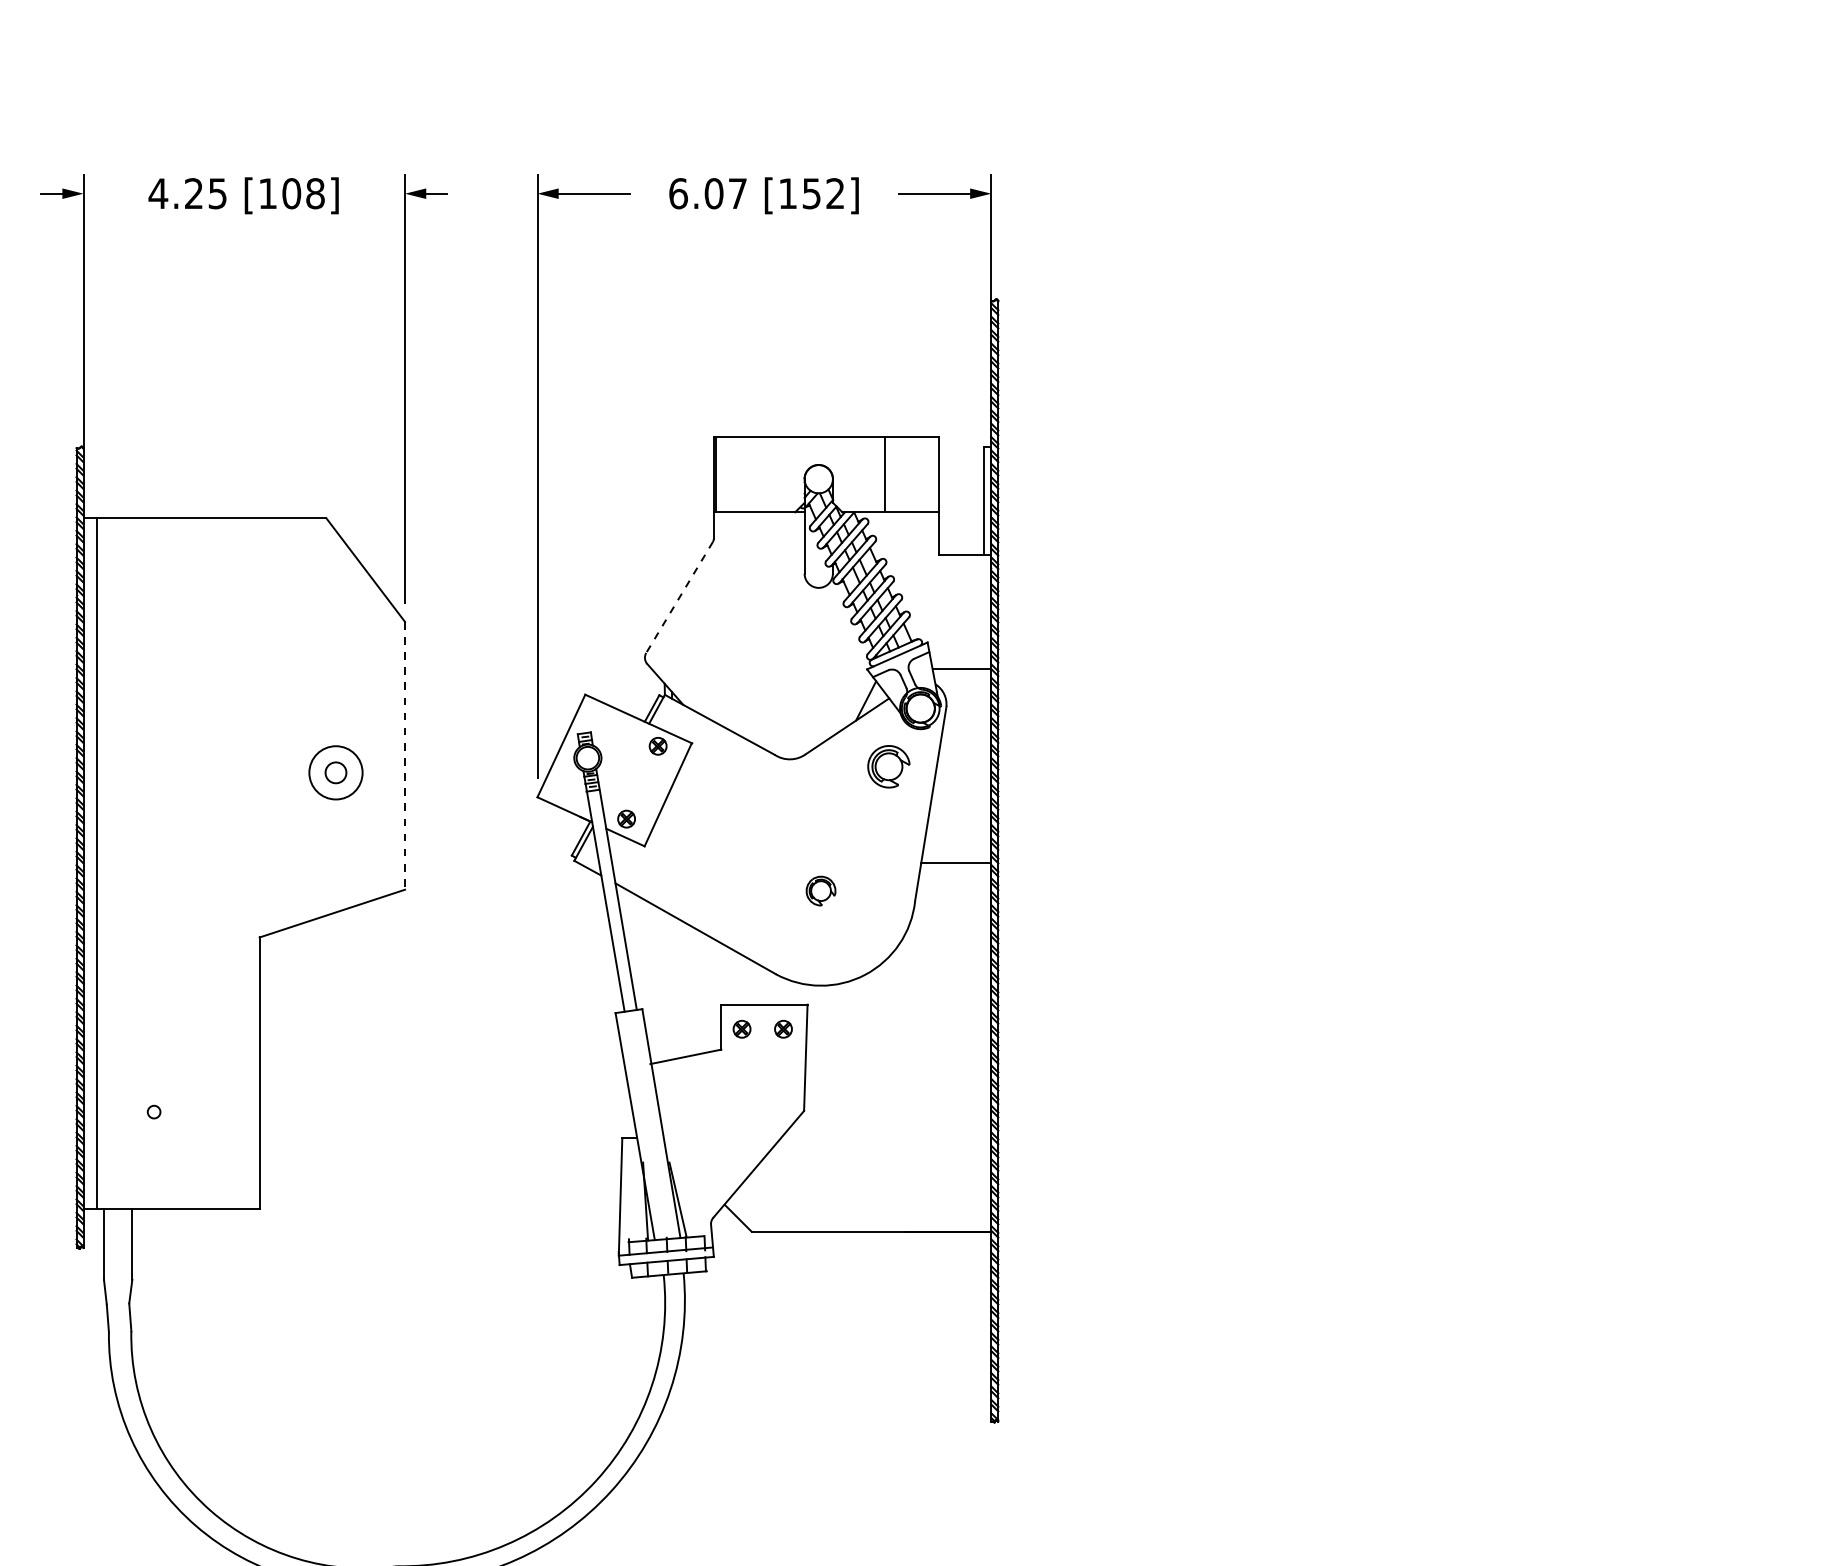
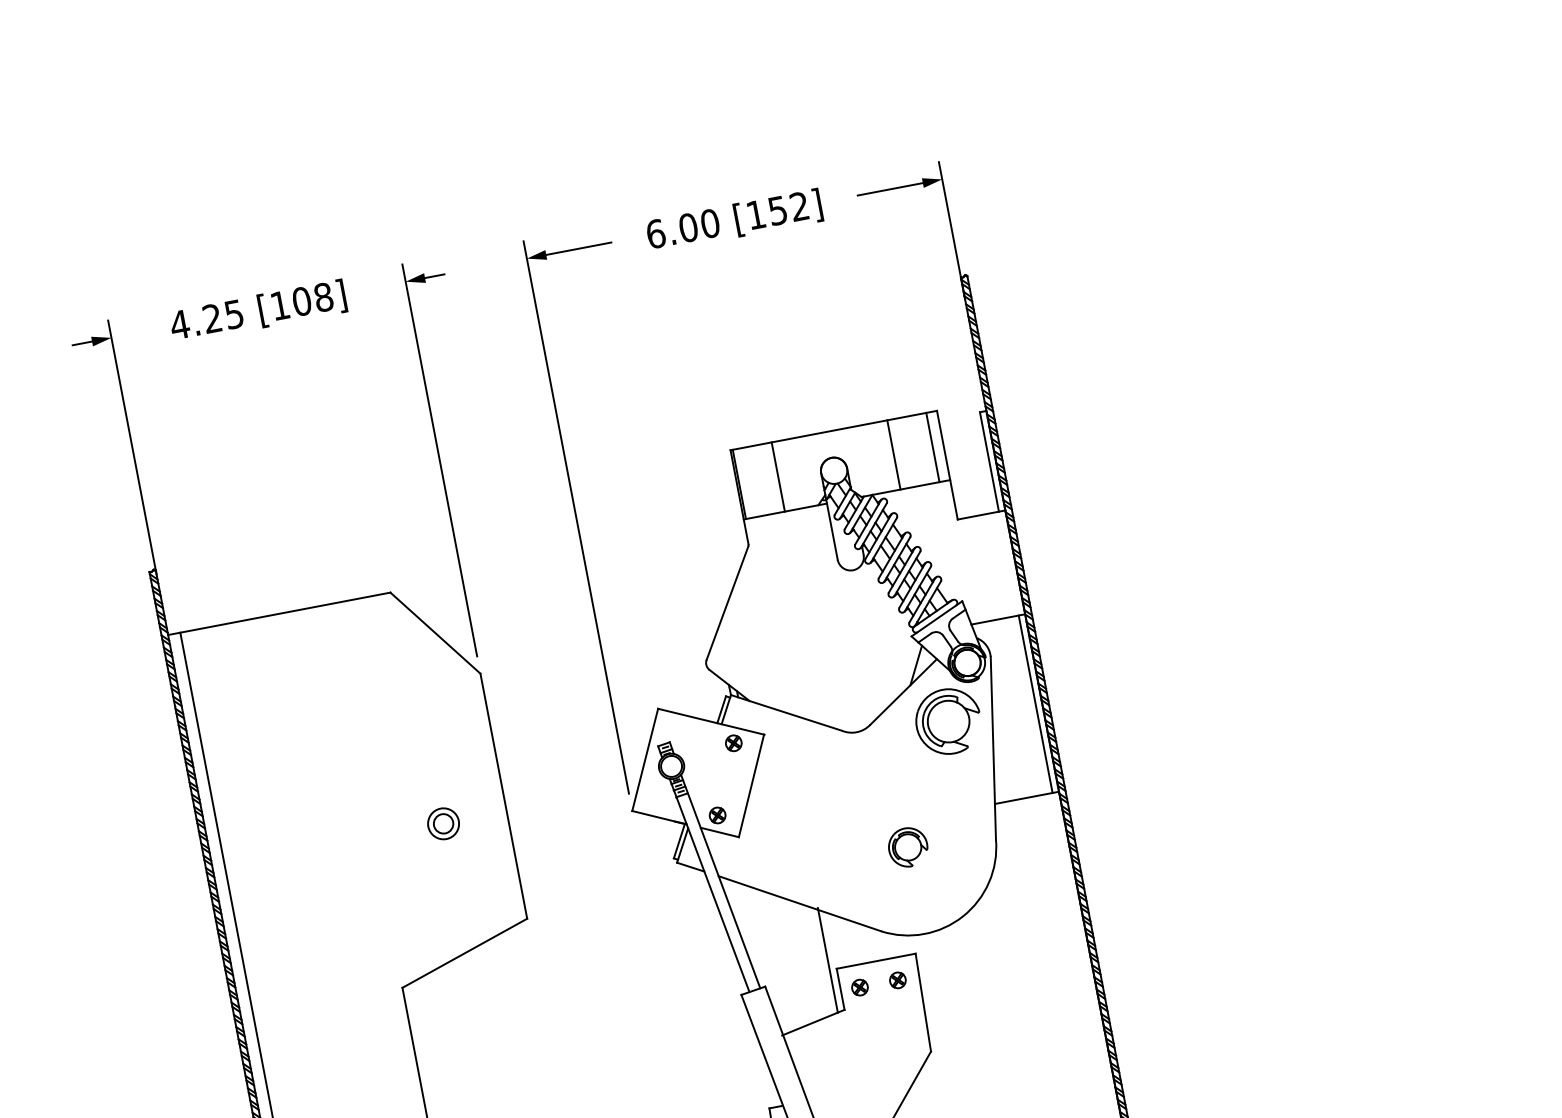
text: (737, 193) -> (709, 223), 6.07 -> 6.00
line: (758, 474) -> (778, 477), added
line: (927, 474) -> (932, 447), added
line: (679, 597) -> (727, 603), dashed -> solid
line: (405, 755) -> (504, 795), dashed -> solid
line: (984, 765) -> (1035, 703), added
part: (888, 766) -> (948, 721), size x1.67
circle: (335, 772) -> (443, 823), size x0.62
part: (820, 890) -> (907, 846), size x1.43
line: (713, 993) -> (827, 959), added

